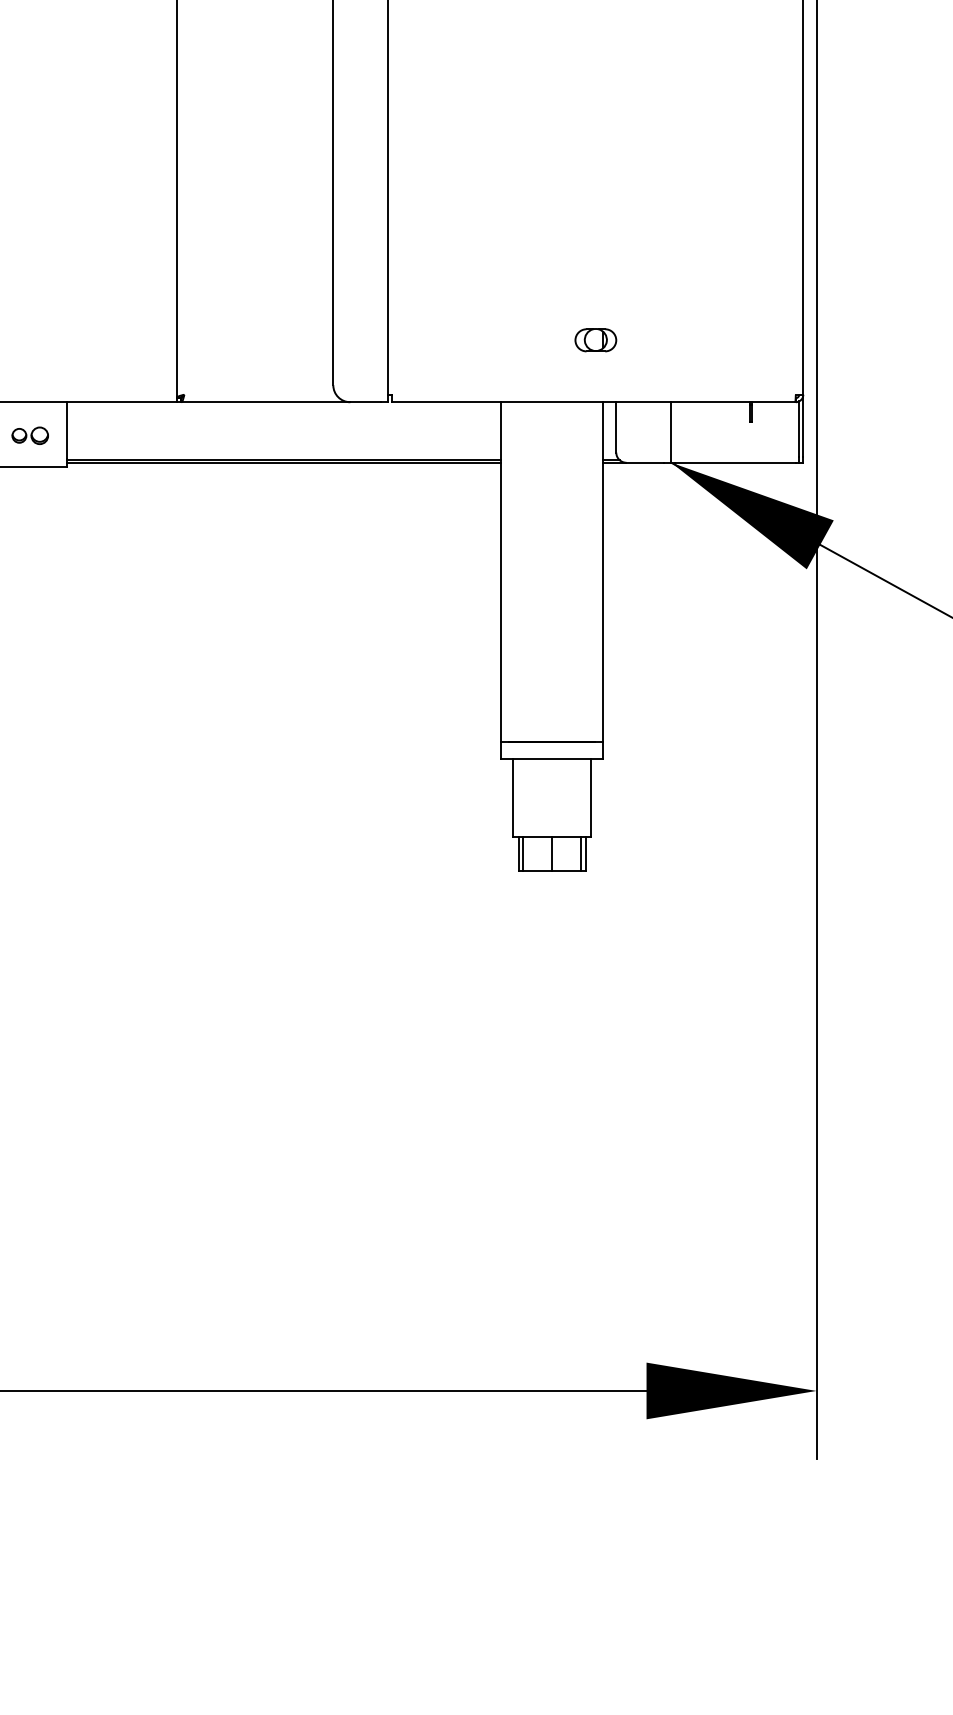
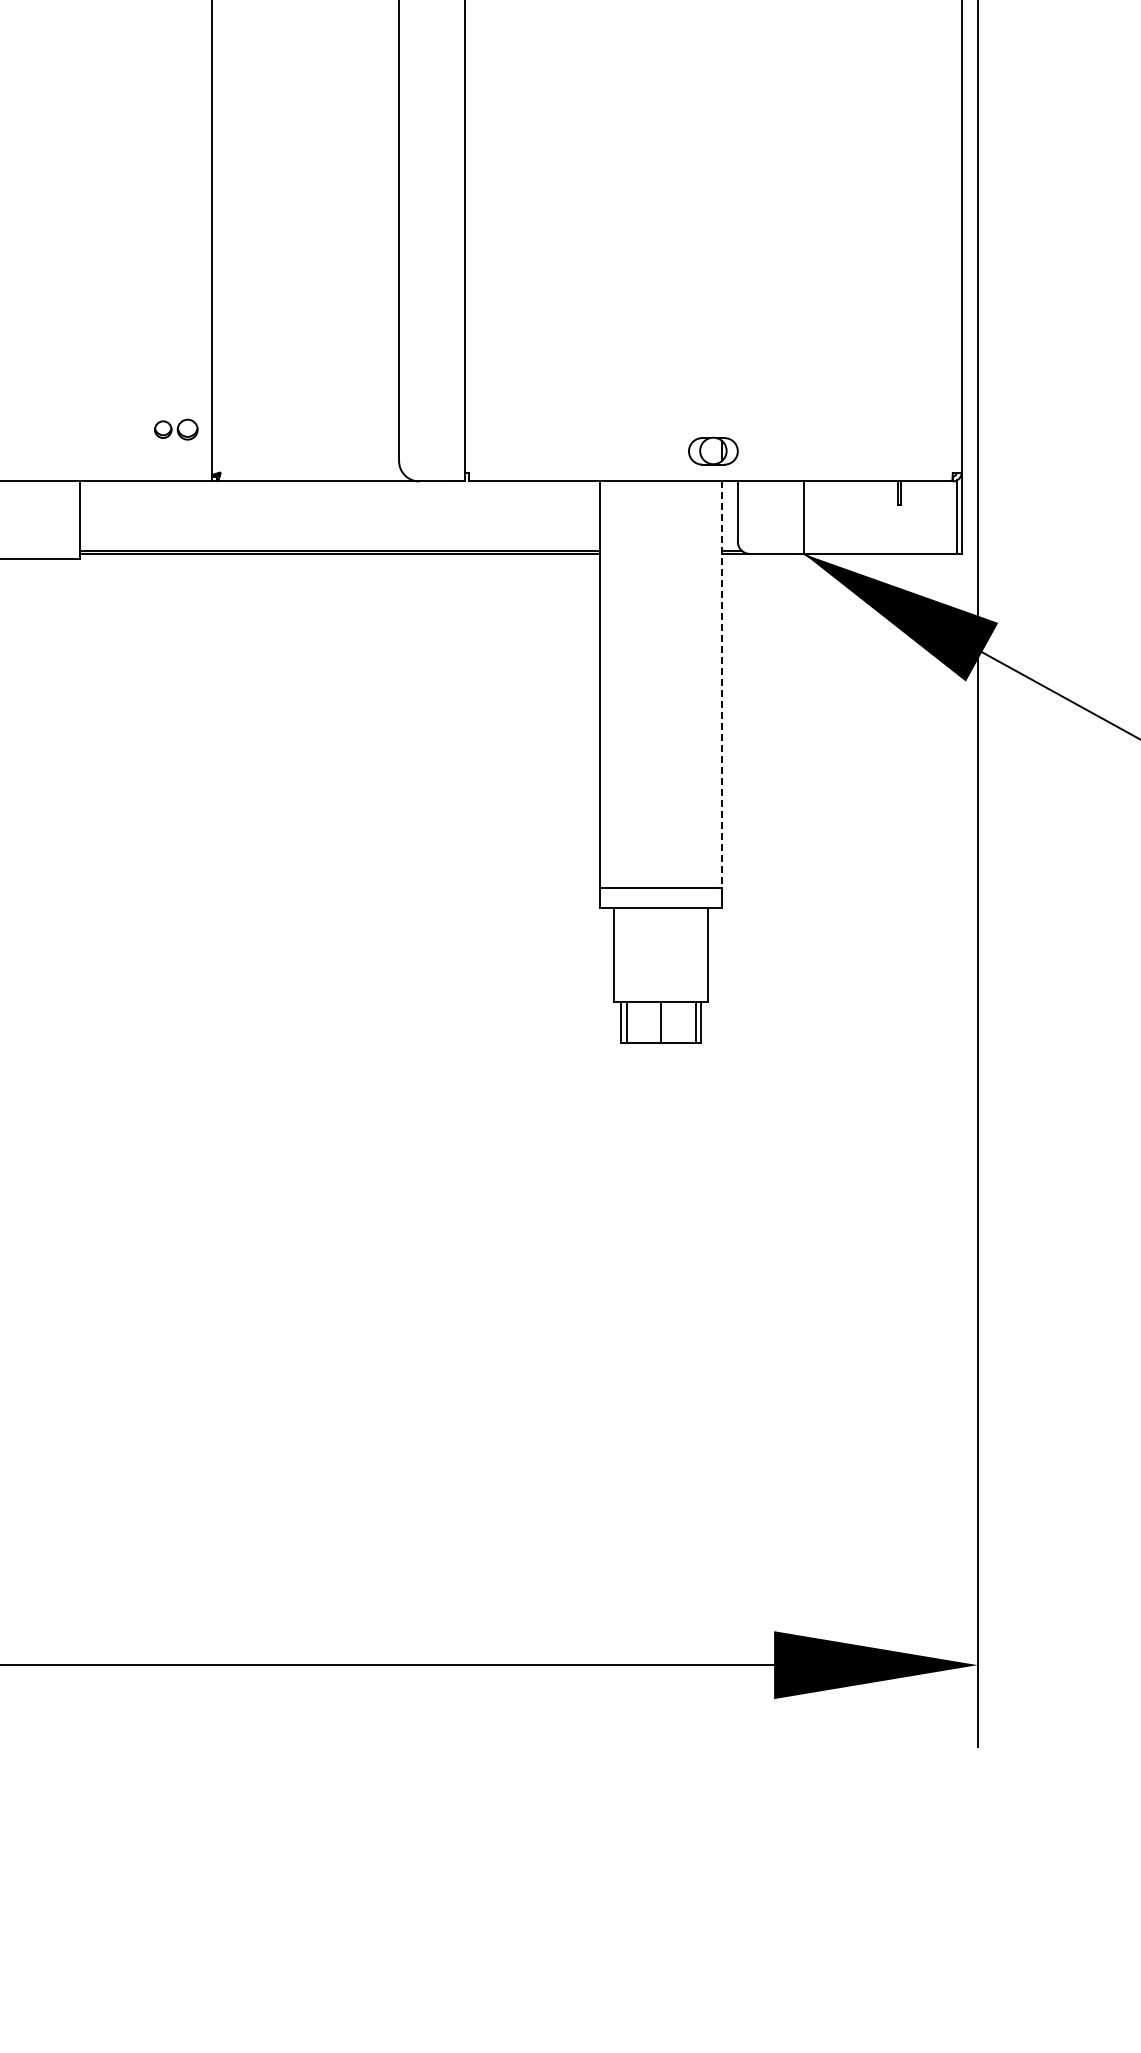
part: (595, 339) -> (713, 450), moved
part: (30, 435) -> (176, 429), moved
line: (603, 572) -> (722, 685), solid -> dashed

